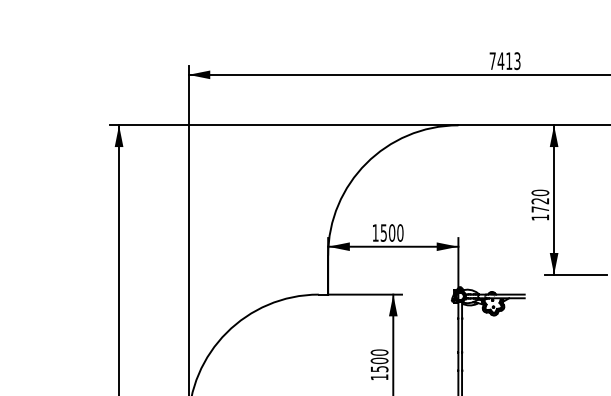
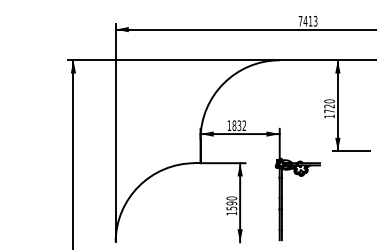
text: (392, 232) -> (239, 125), 1500 -> 1832
text: (379, 360) -> (231, 203), 1500 -> 1590

